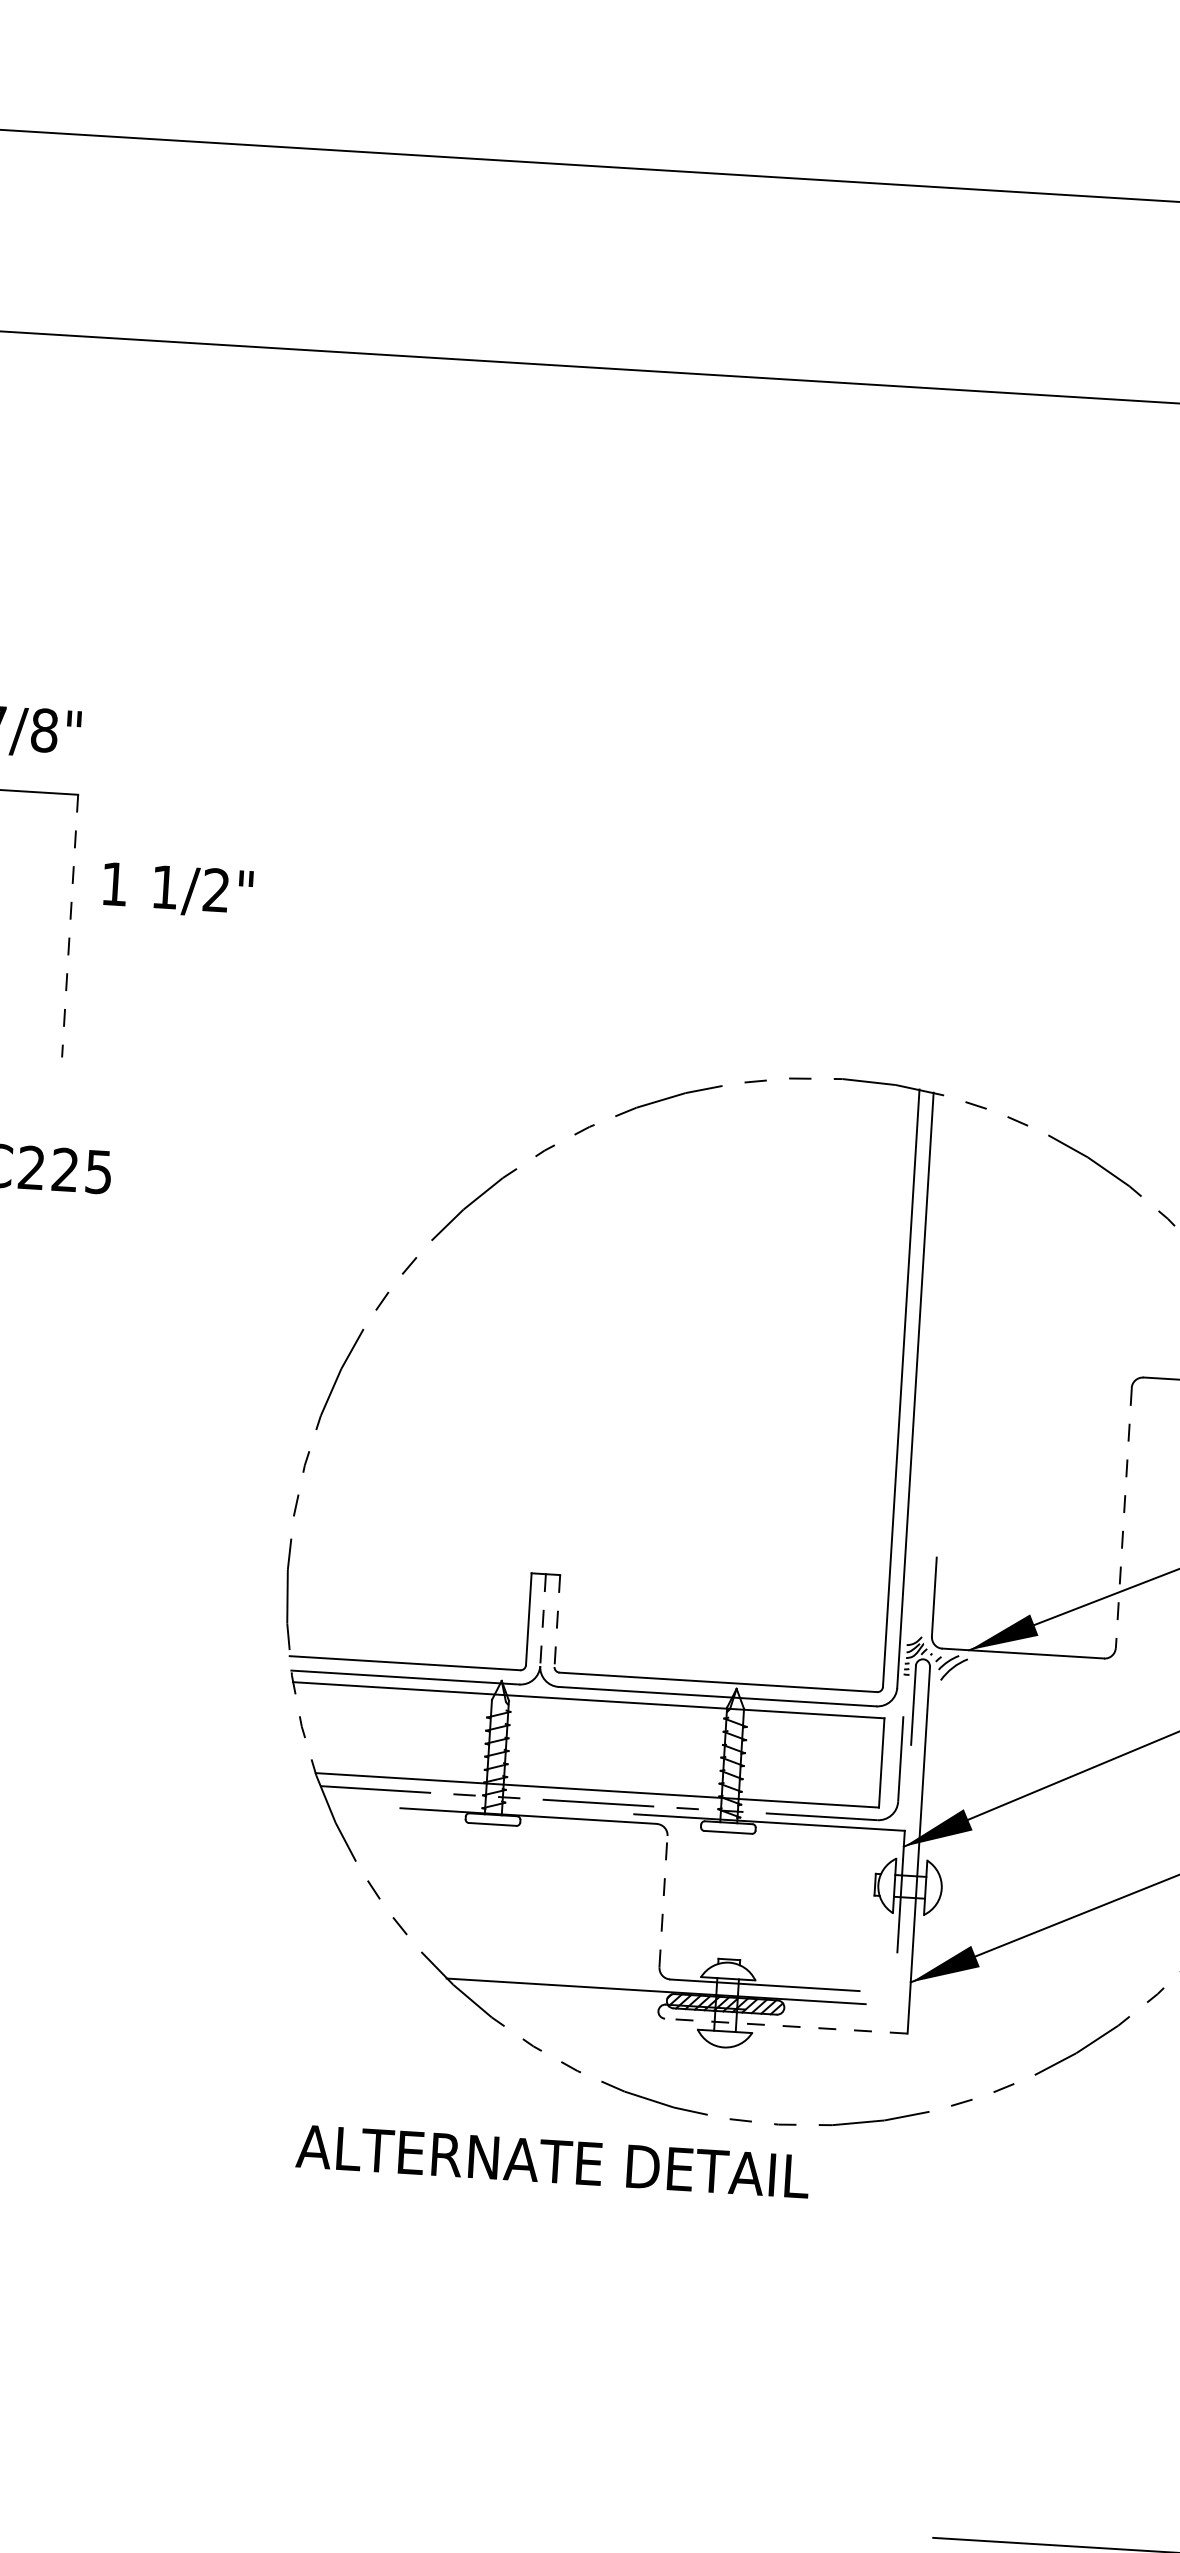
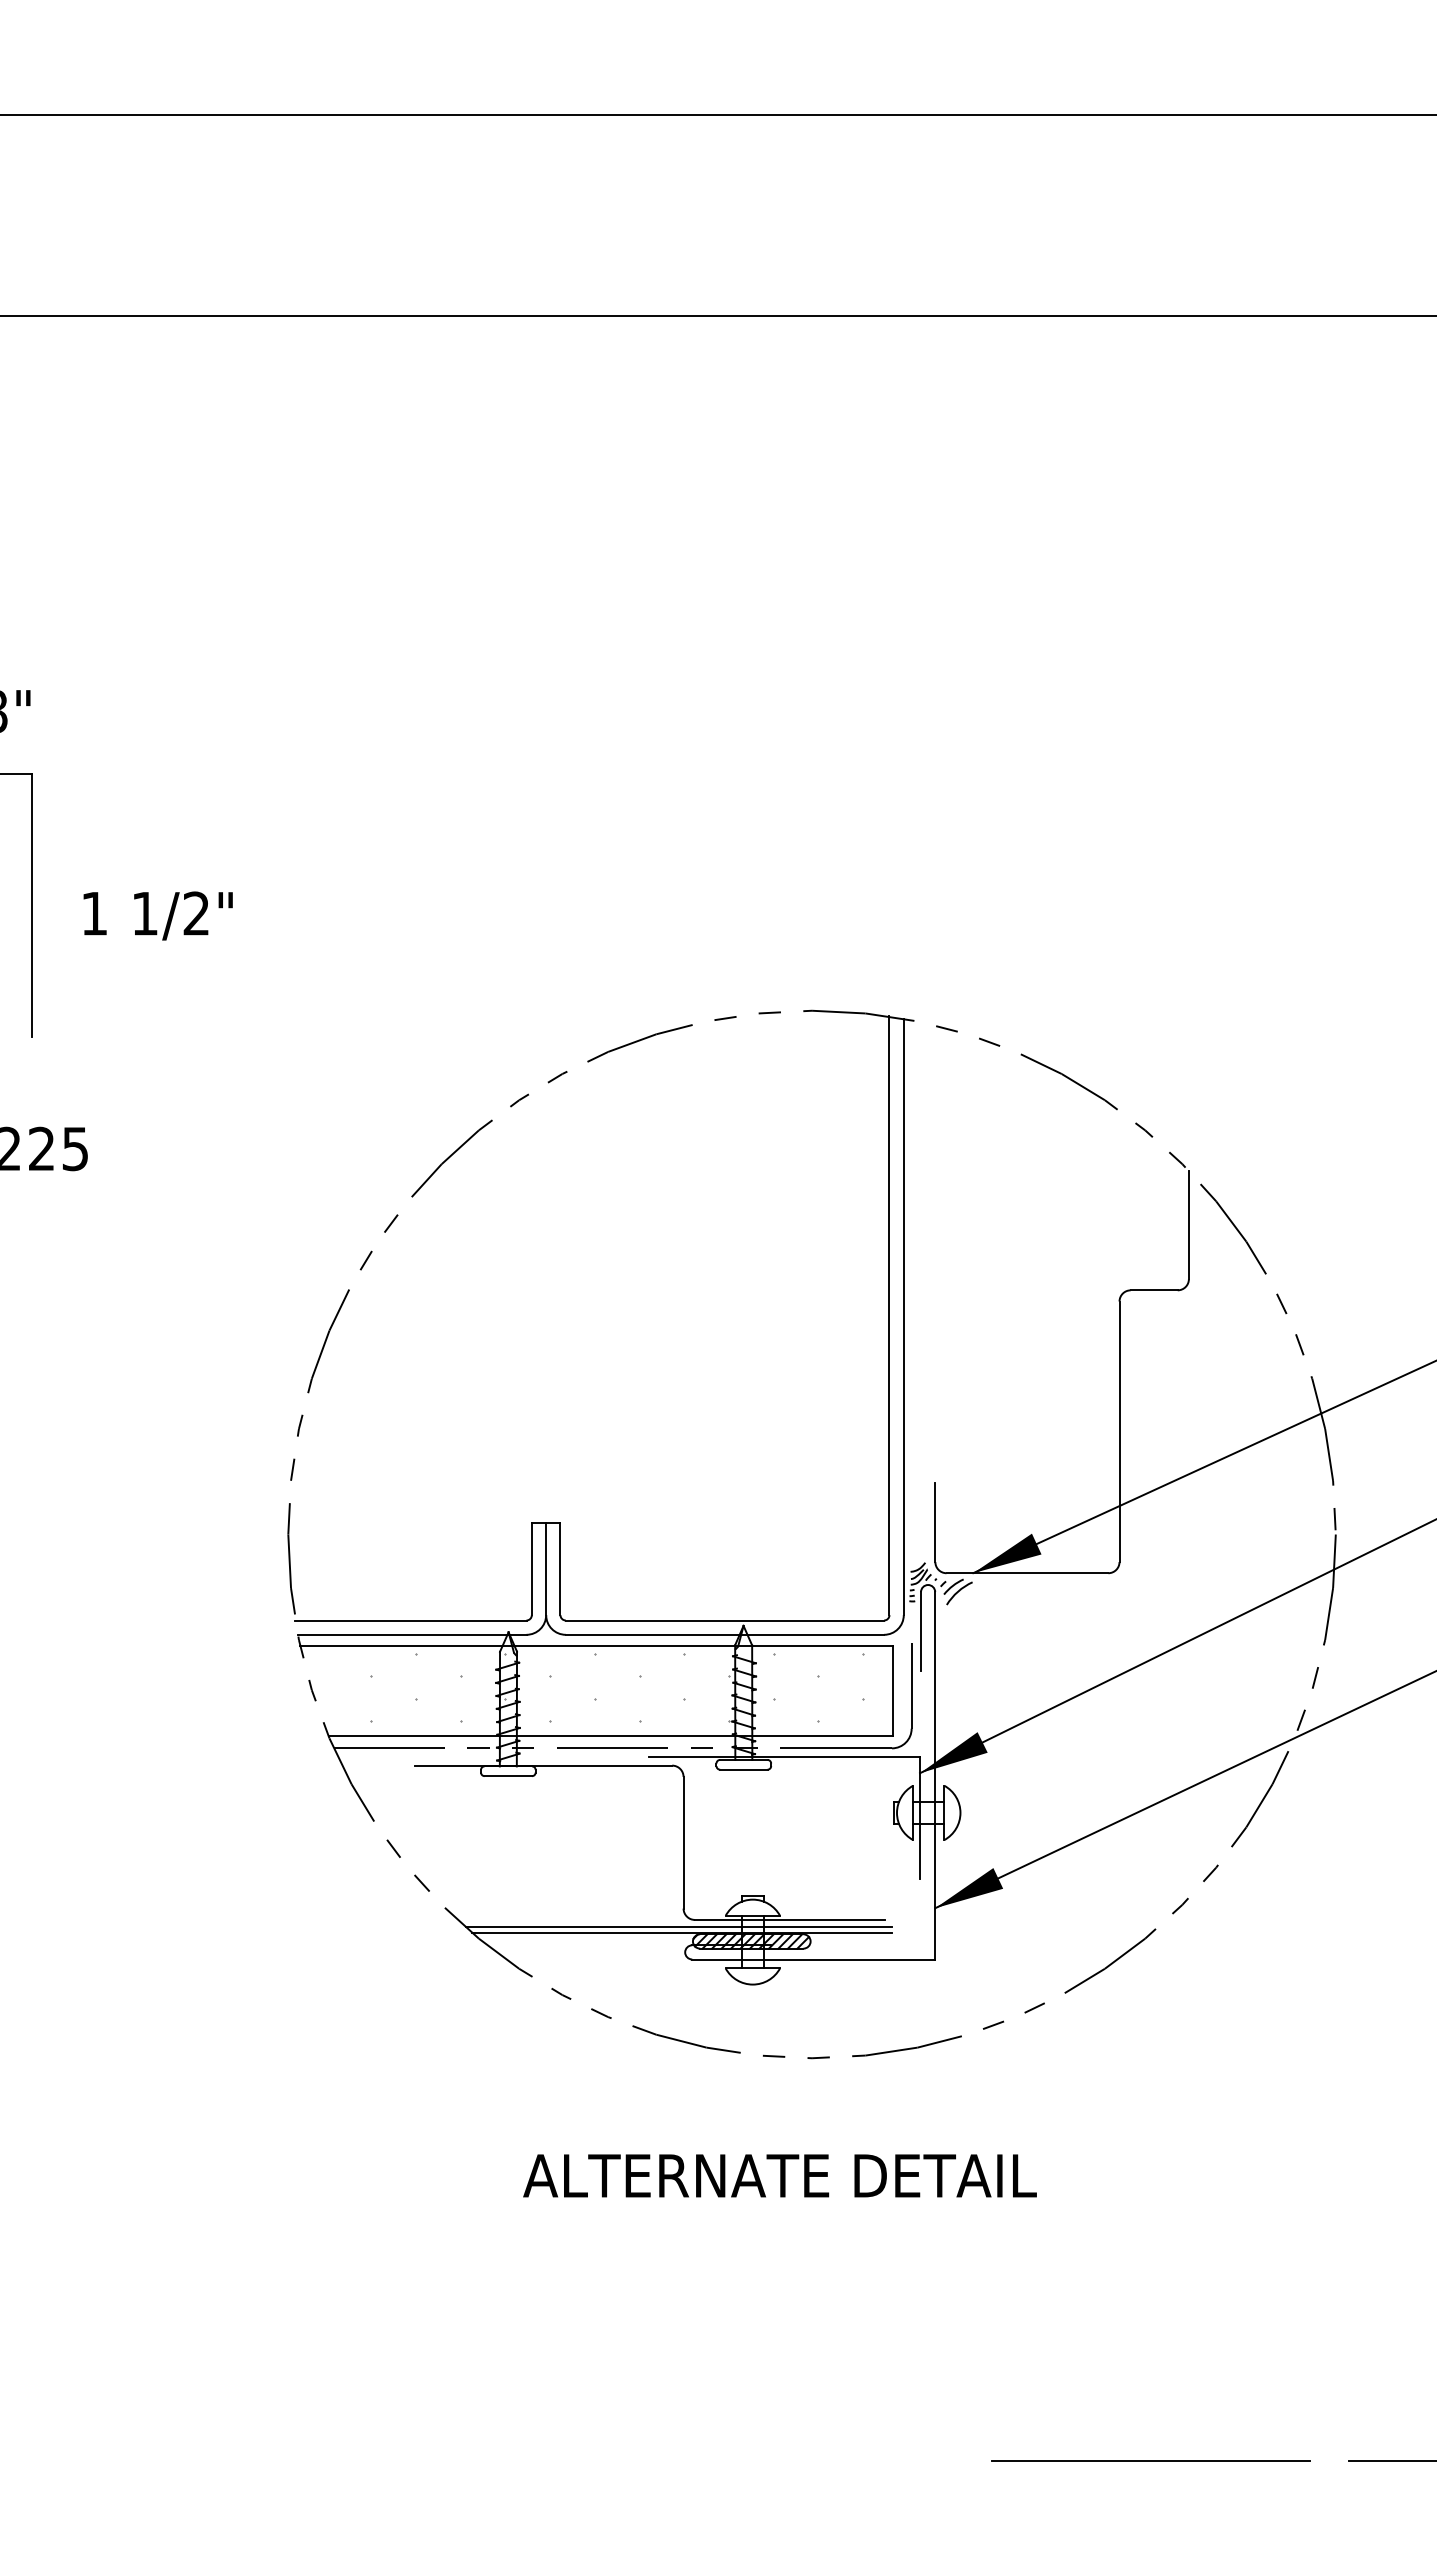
text: (177, 889) -> (157, 915), moved
line: (69, 926) -> (31, 905), dashed -> solid
line: (1123, 1518) -> (1119, 1432), dashed -> solid
line: (543, 1620) -> (546, 1569), dashed -> solid
line: (557, 1621) -> (560, 1569), dashed -> solid
hatch: (607, 1742) -> (617, 1687), added
line: (663, 1901) -> (683, 1842), dashed -> solid
line: (653, 1985) -> (678, 1927), added
line: (786, 2026) -> (813, 1959), dashed -> solid
text: (552, 2161) -> (779, 2175), moved

